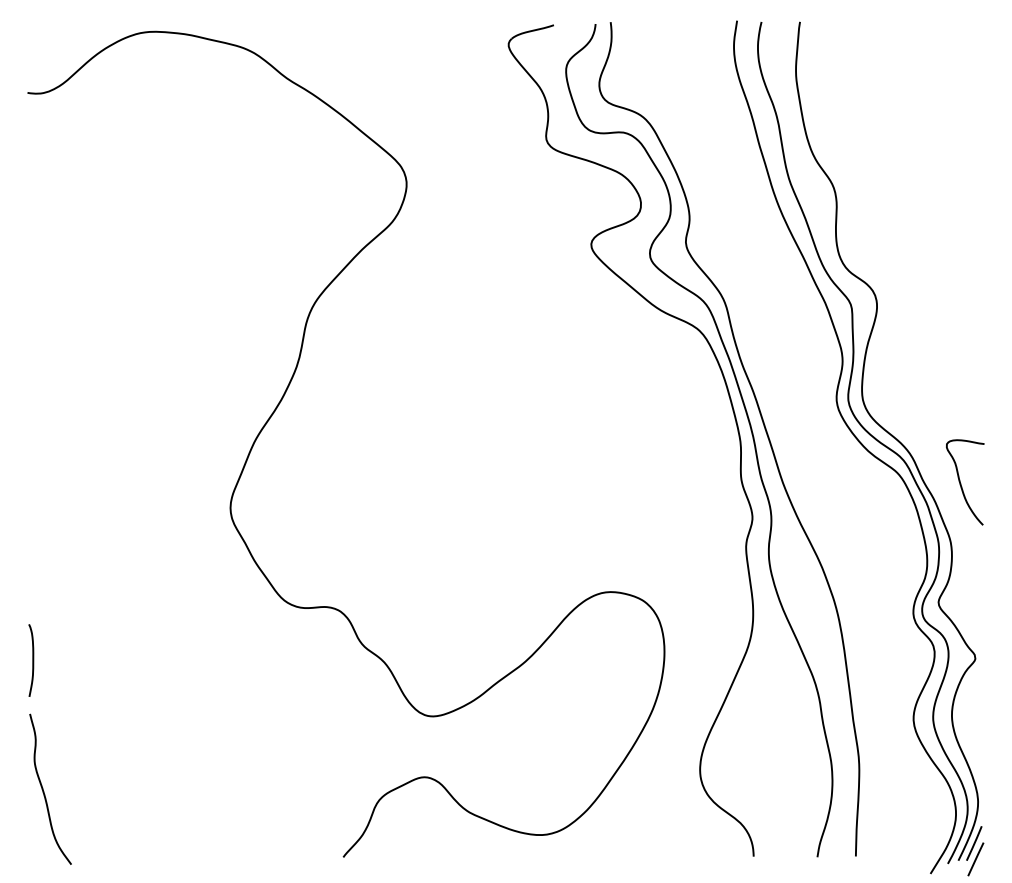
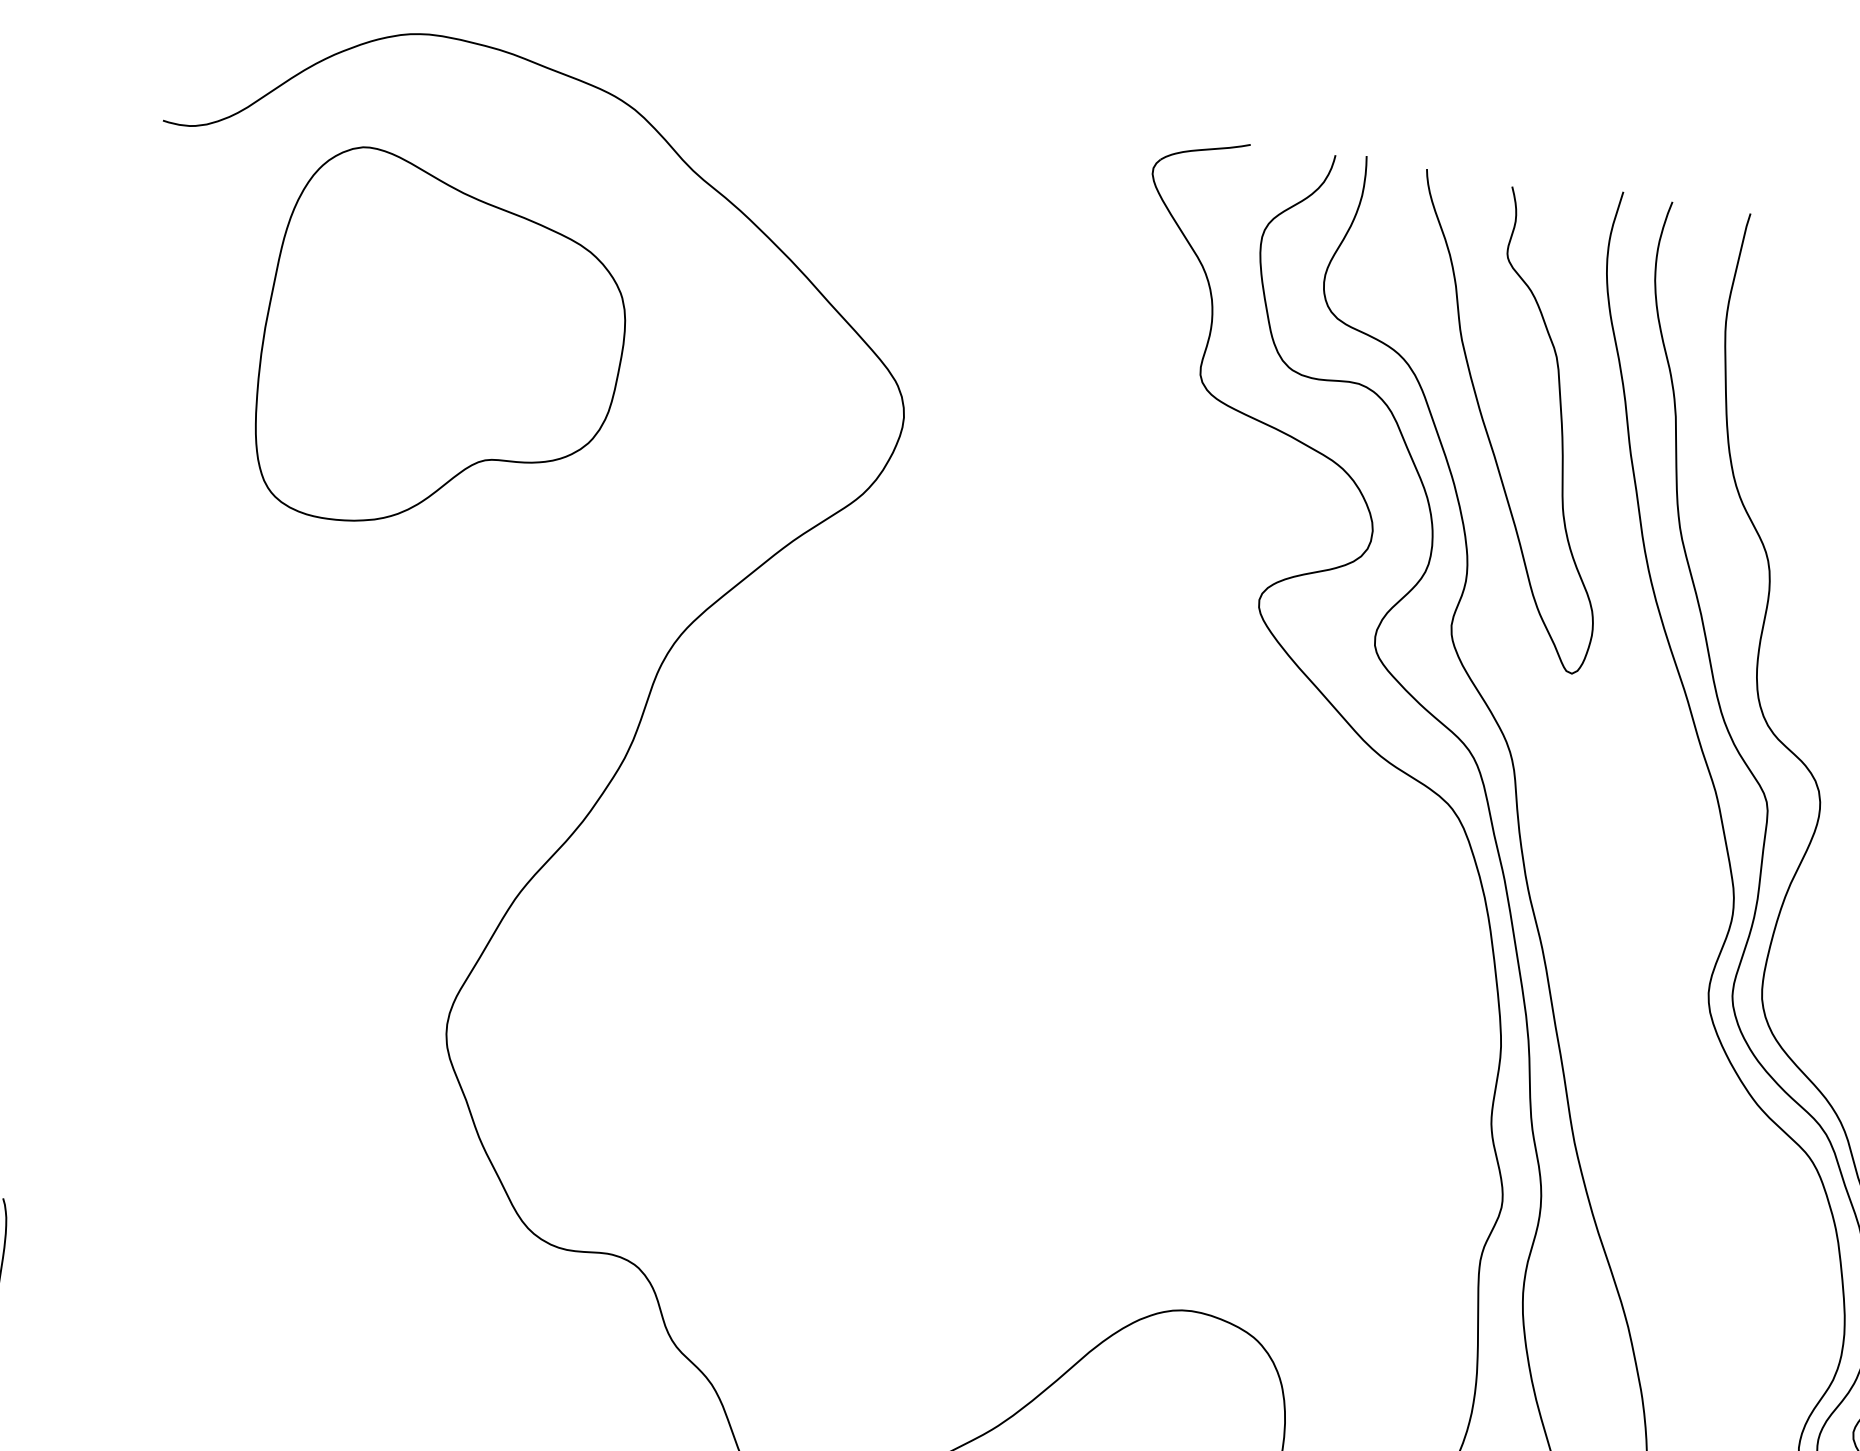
curve: (689, 145) -> (1488, 430), added
part: (178, 181) -> (441, 346), added

